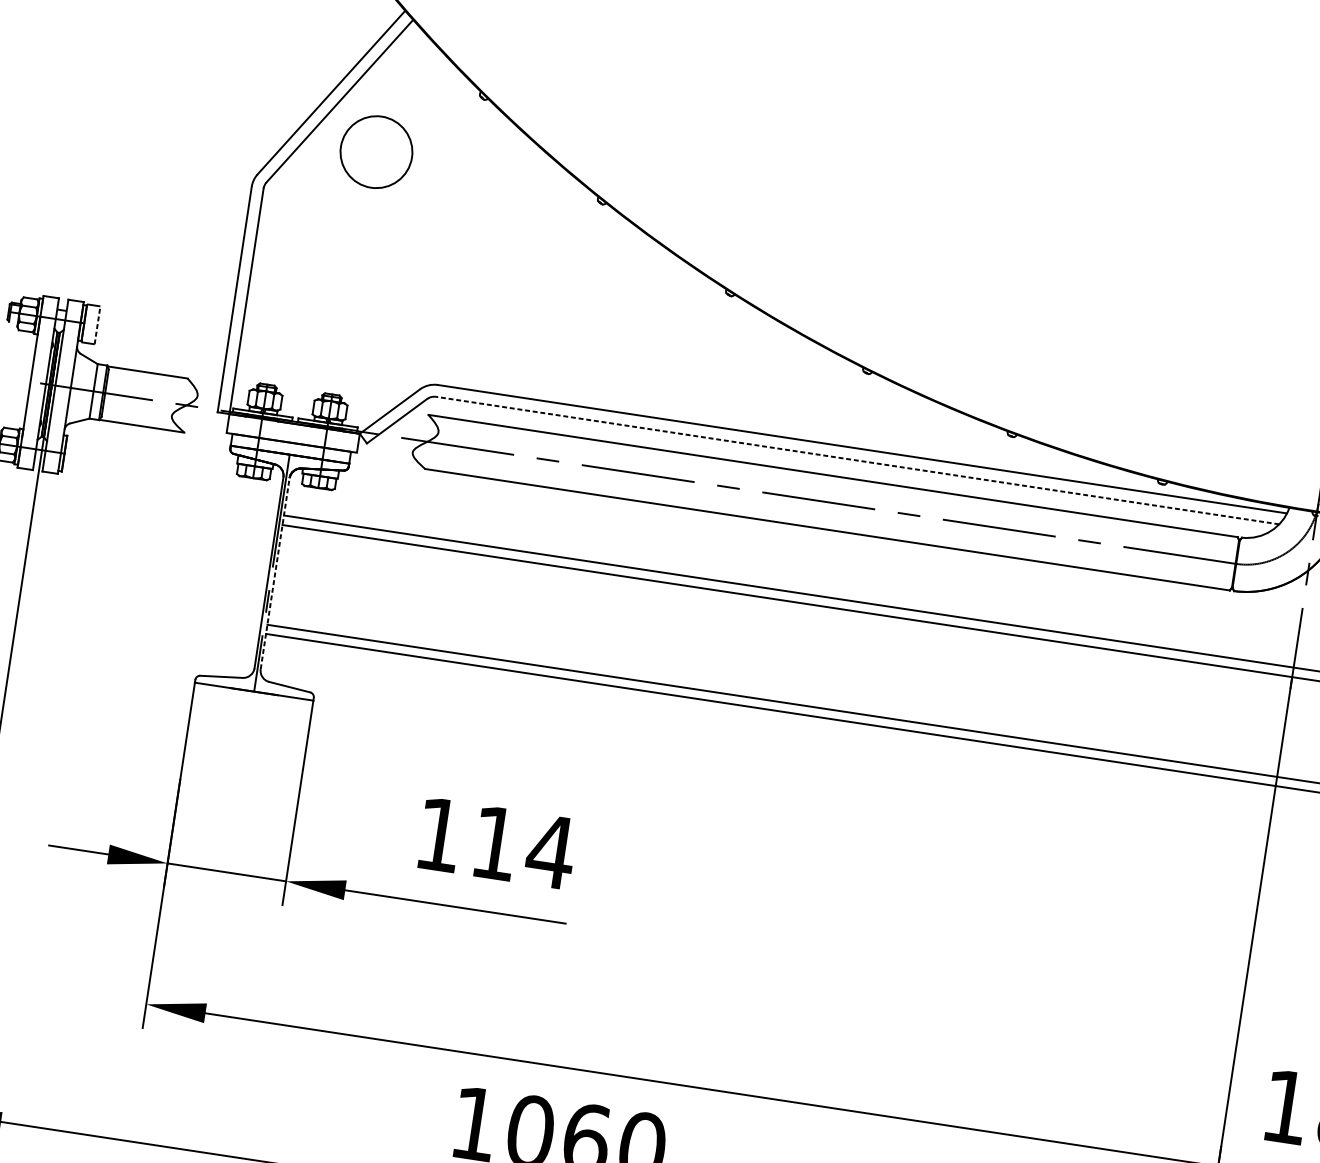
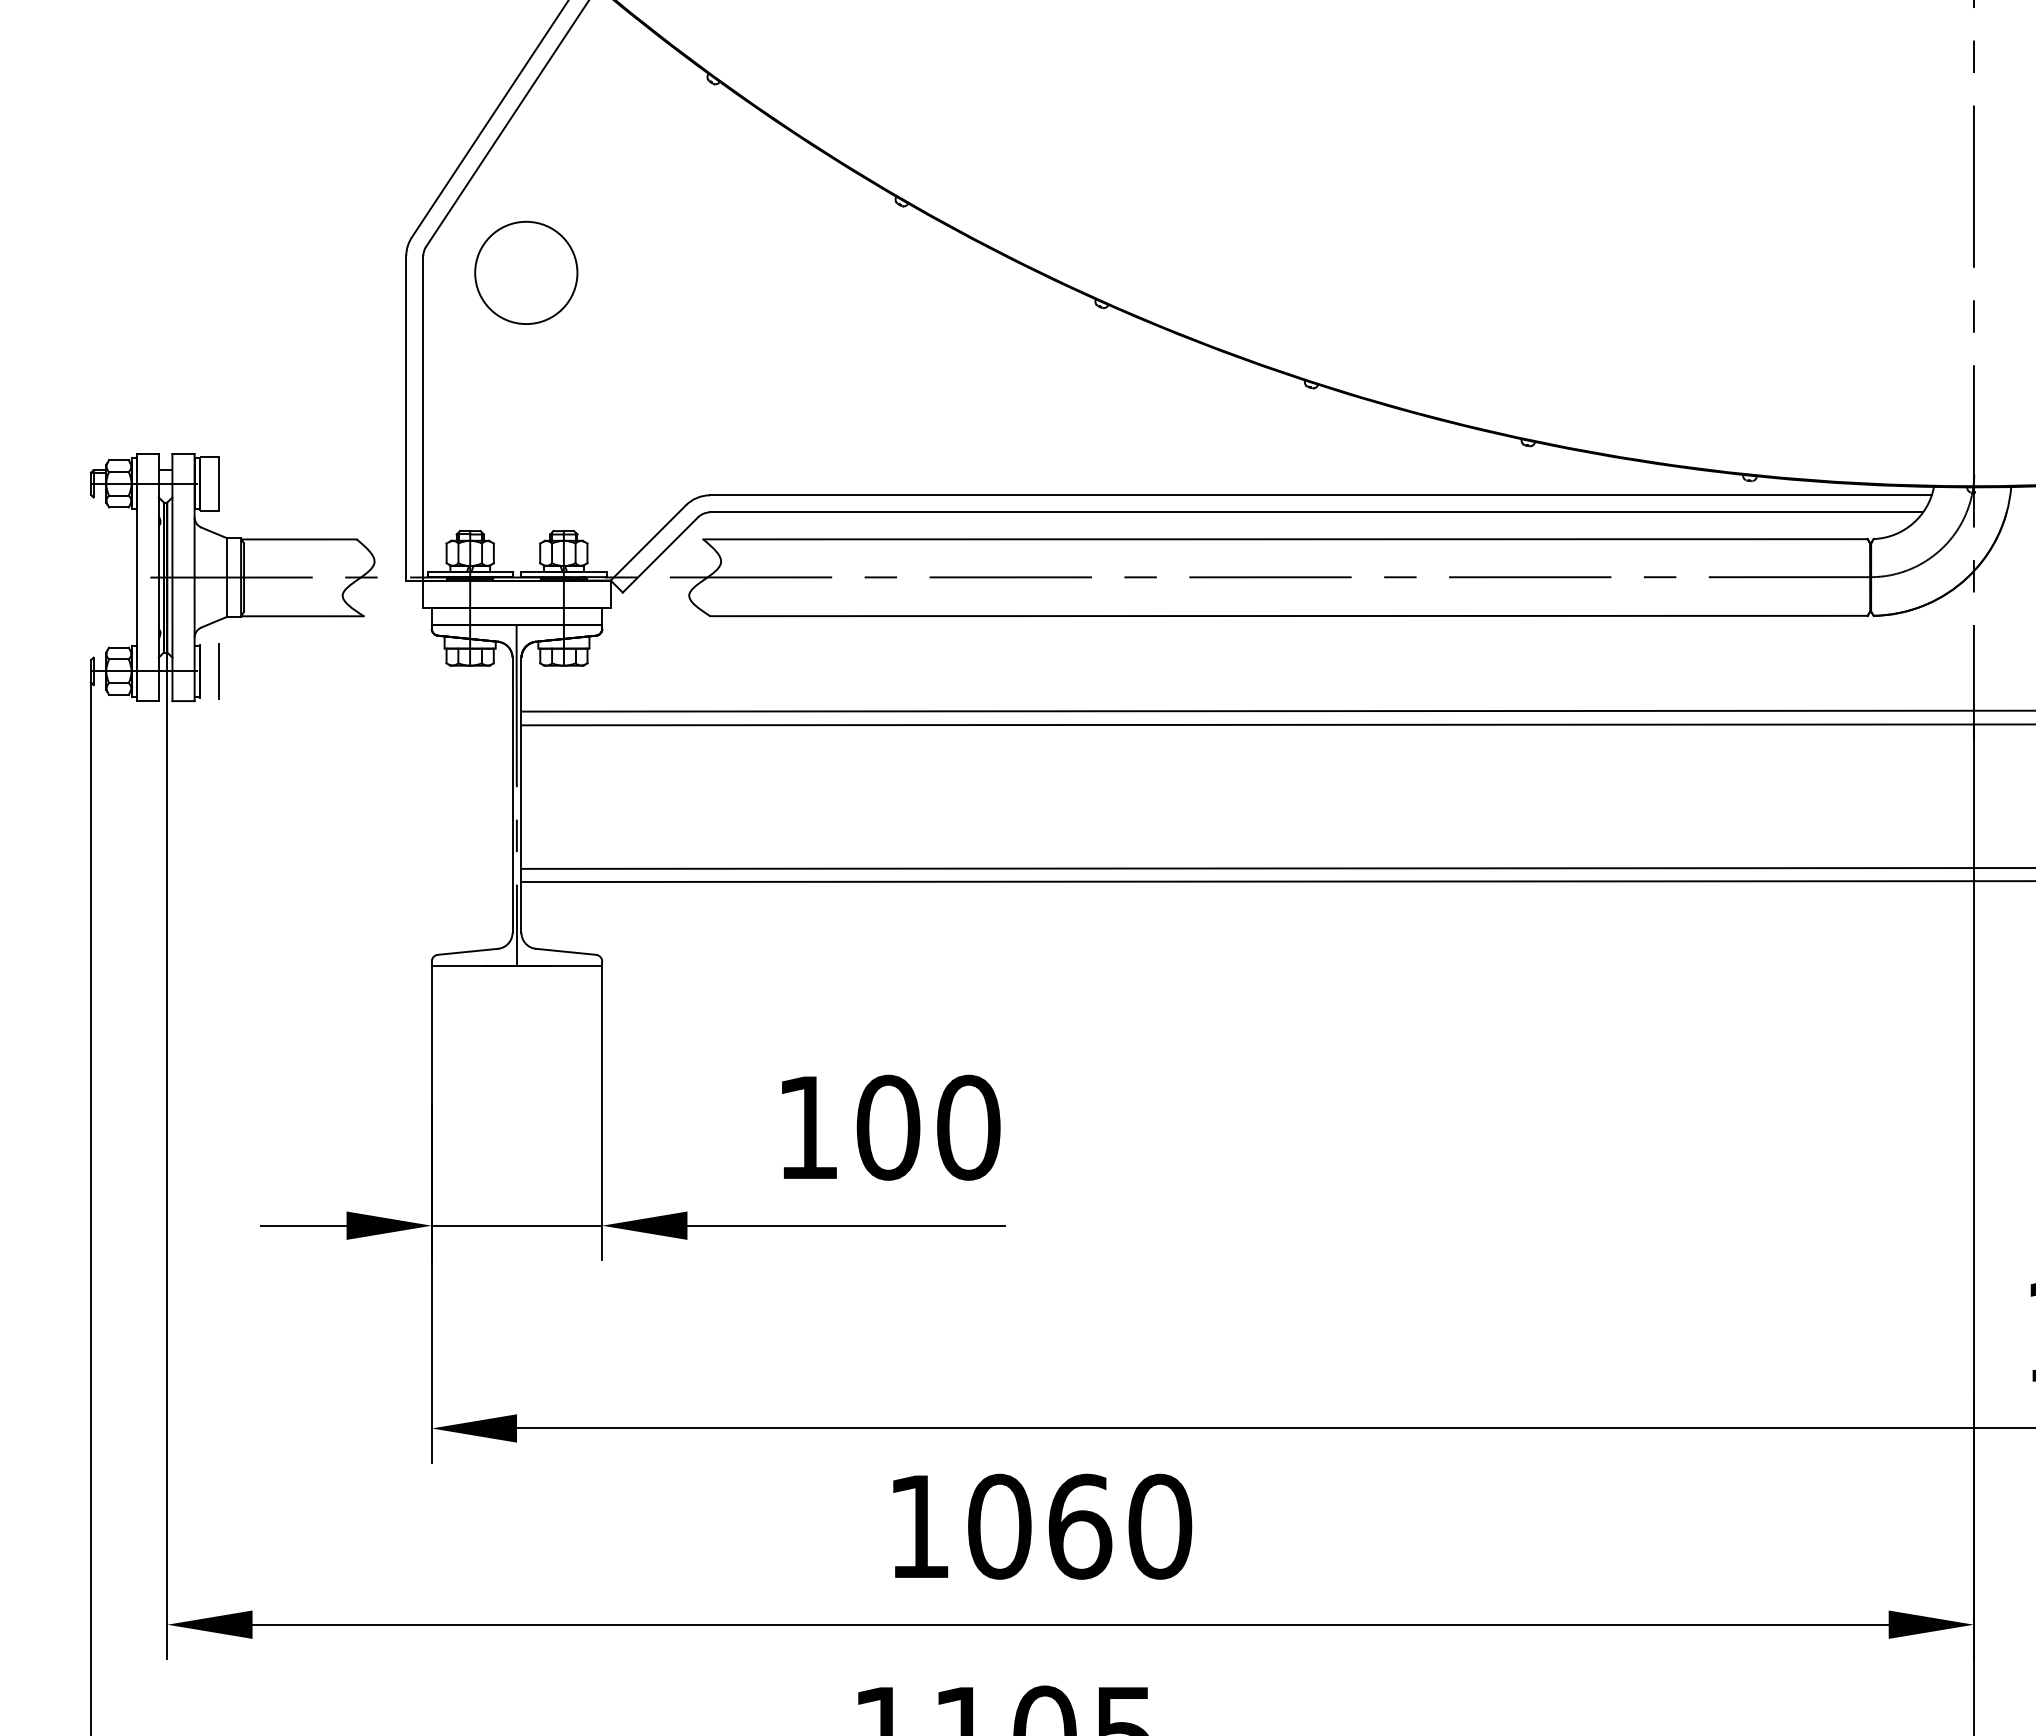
circle: (376, 151) -> (526, 272), moved
line: (97, 325) -> (218, 483), dashed -> solid
line: (77, 455) -> (218, 671), added
line: (857, 460) -> (1316, 512), dashed -> solid
line: (275, 573) -> (521, 794), dashed -> solid
text: (523, 847) -> (928, 1127), 114 -> 100

